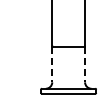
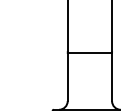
line: (52, 65) -> (68, 78), dashed -> solid
line: (85, 65) -> (112, 78), dashed -> solid

